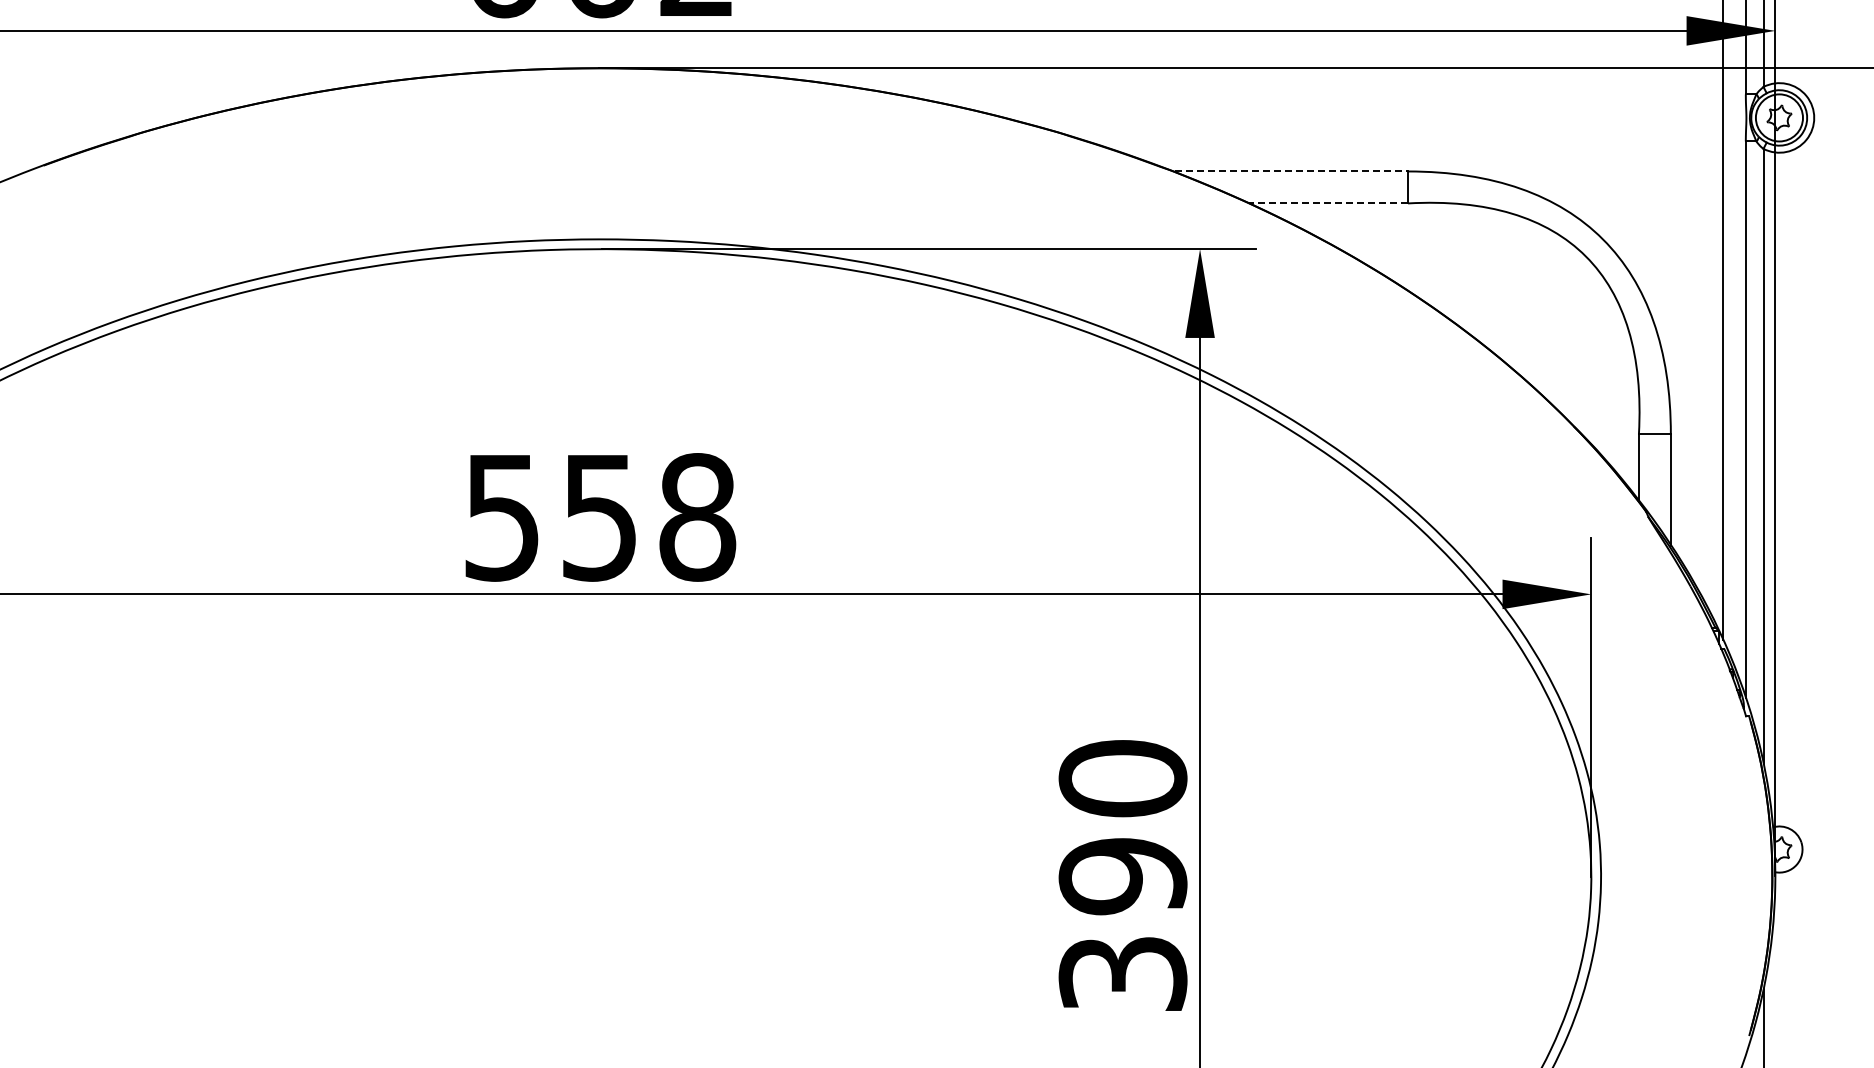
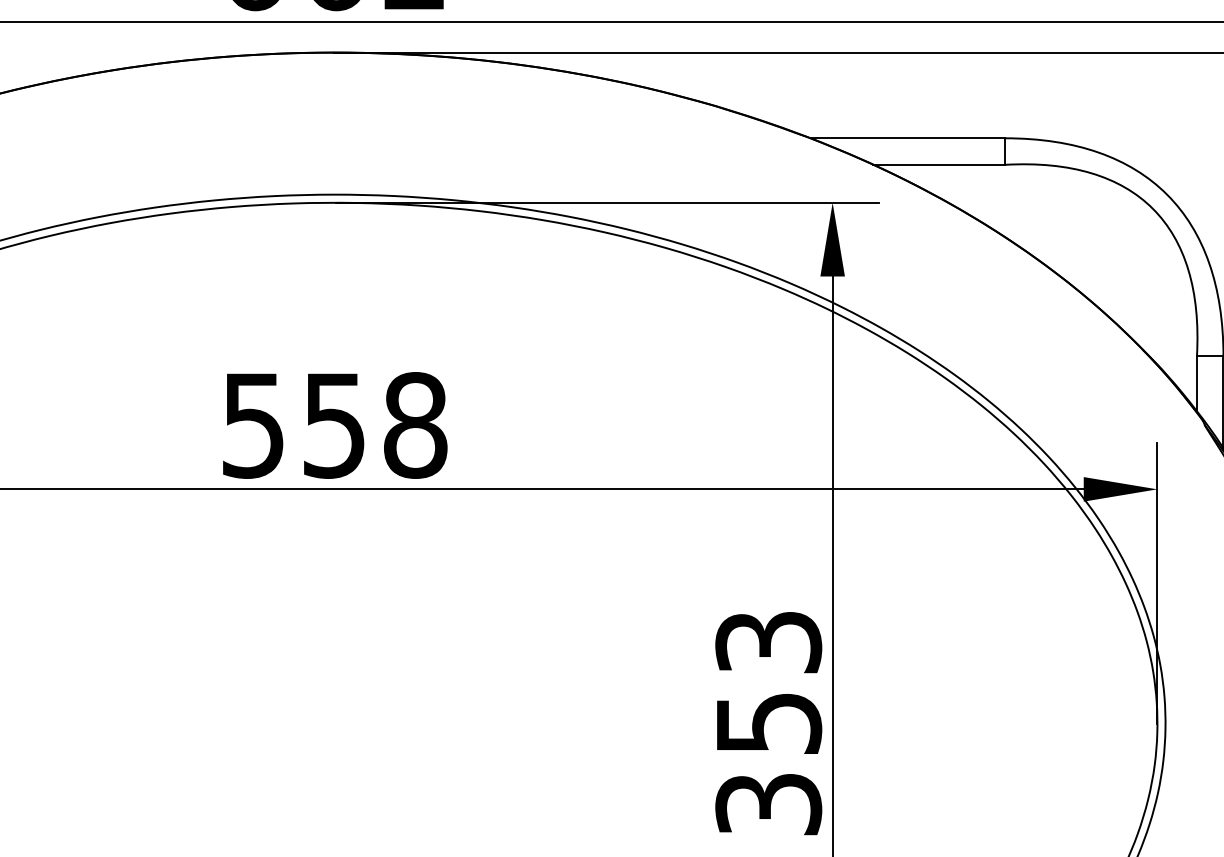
line: (1291, 171) -> (908, 138), dashed -> solid
line: (1328, 203) -> (939, 164), dashed -> solid
text: (1122, 827) -> (768, 682), 390 -> 353

